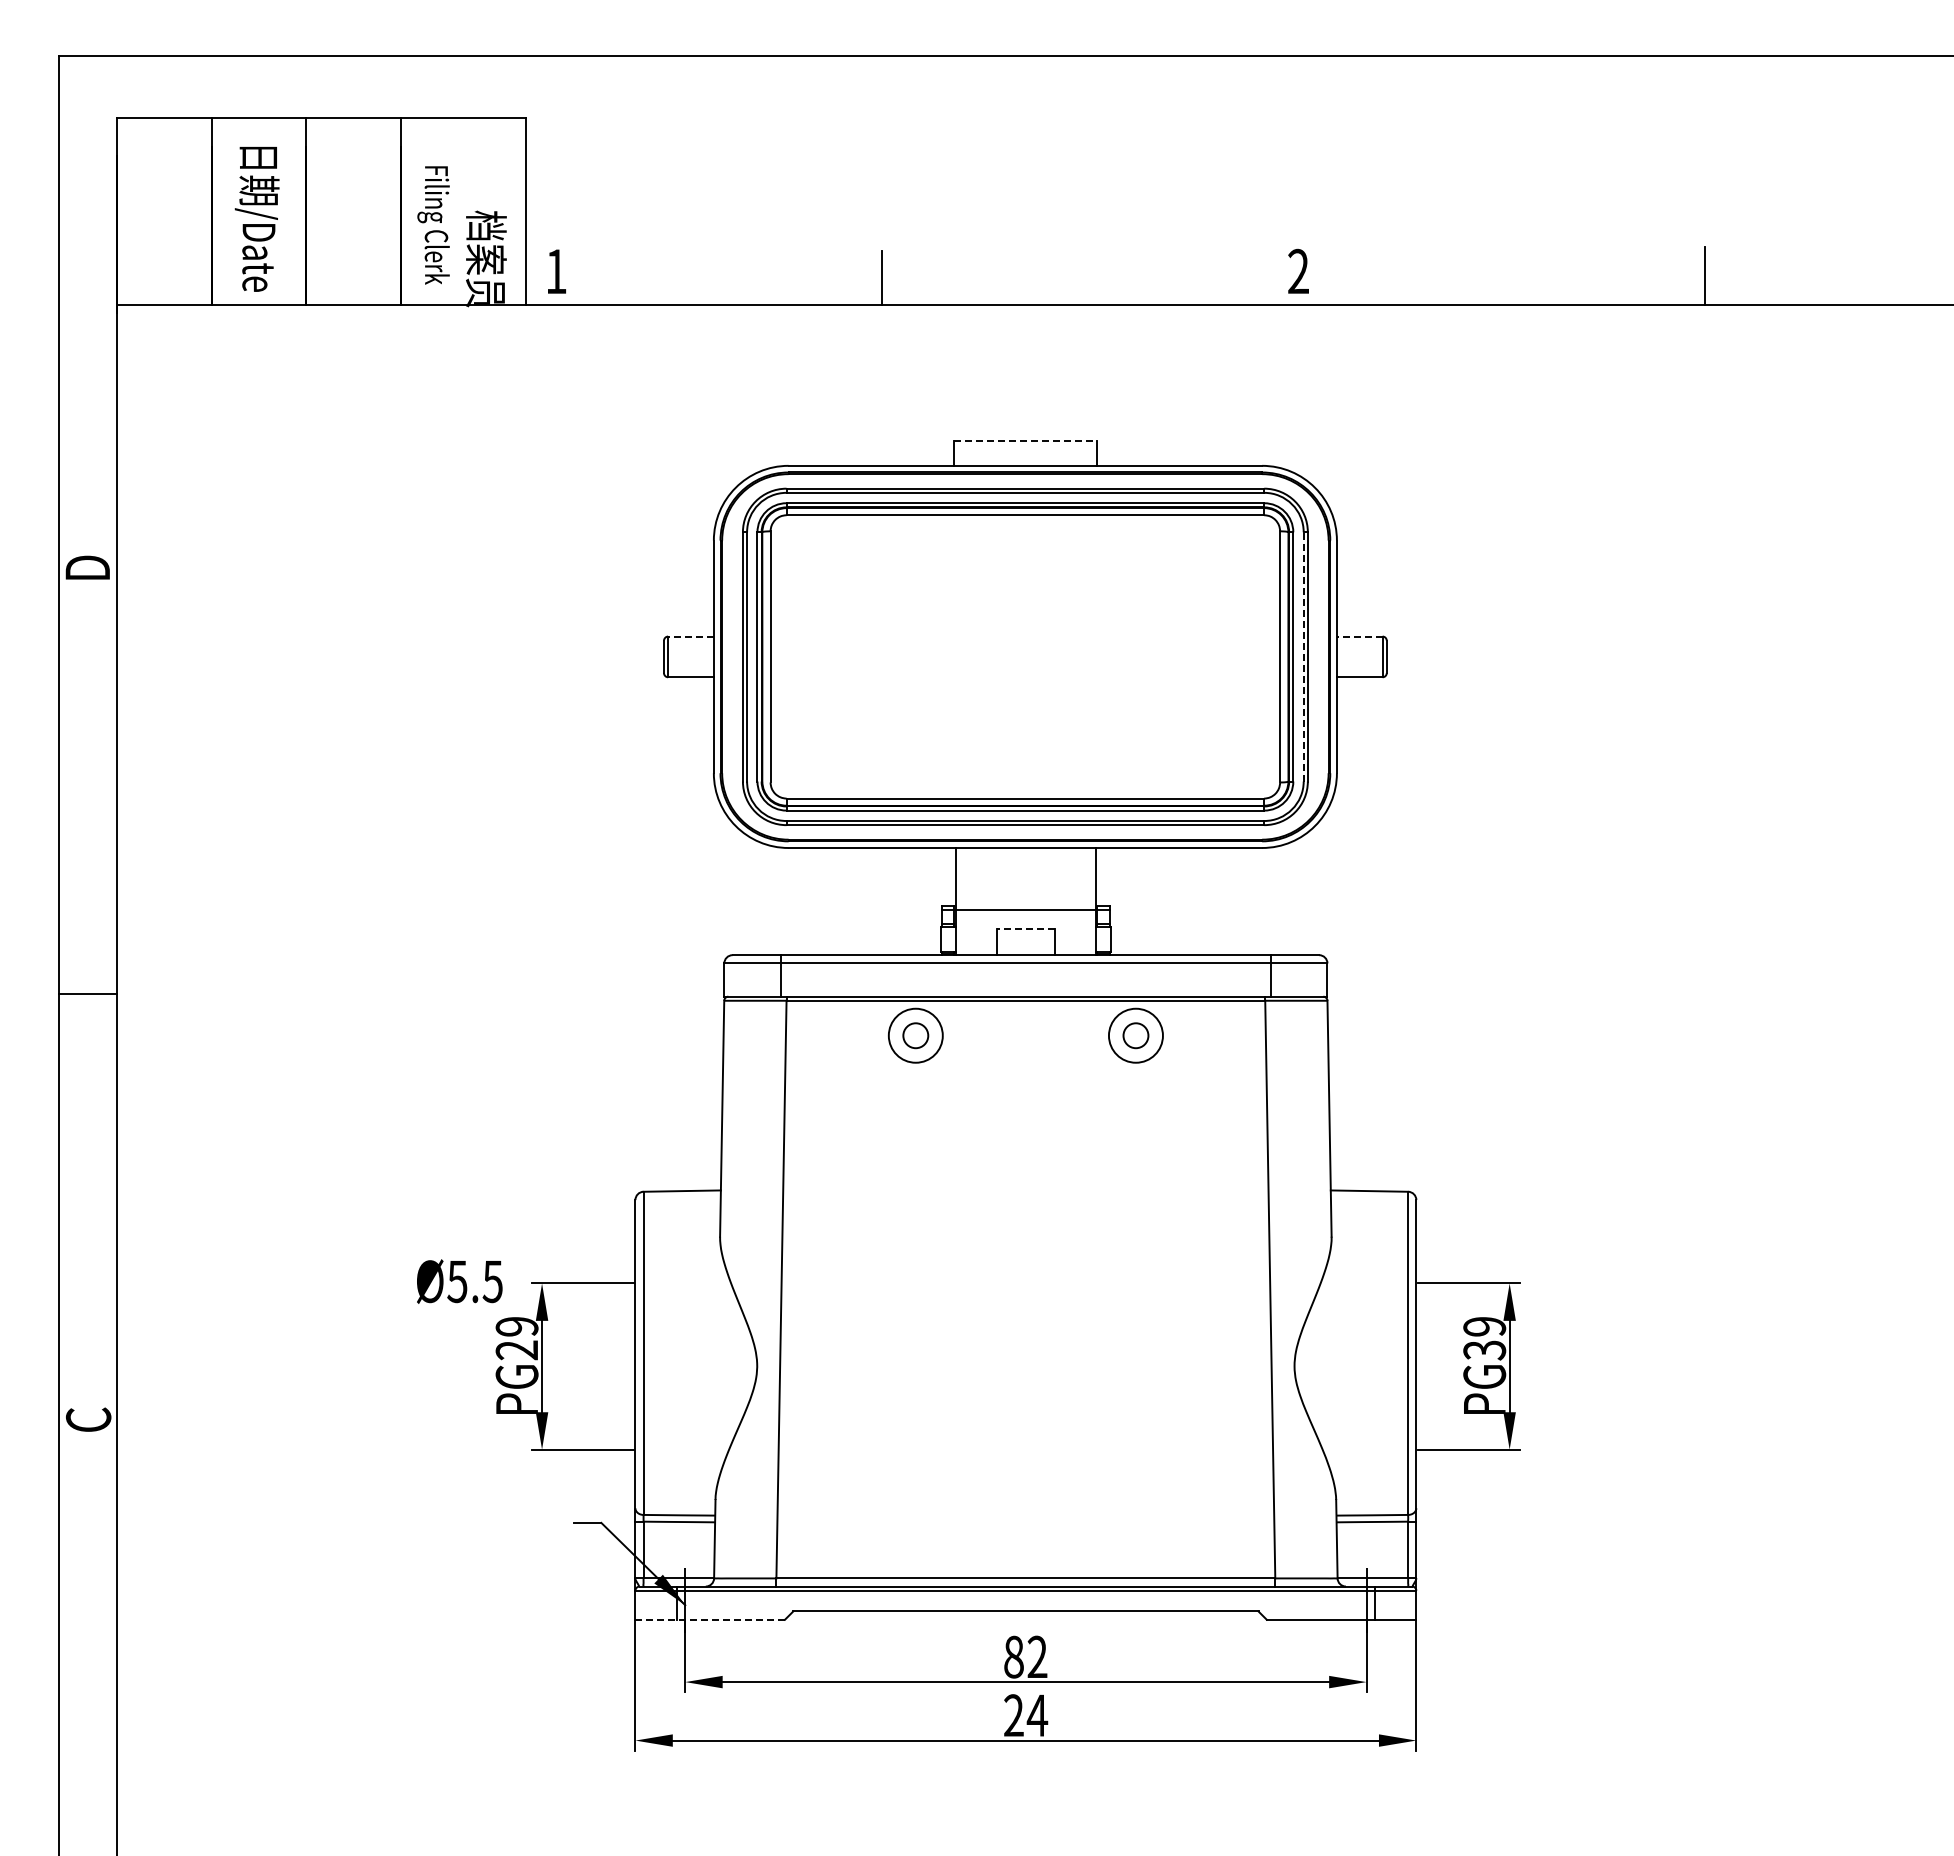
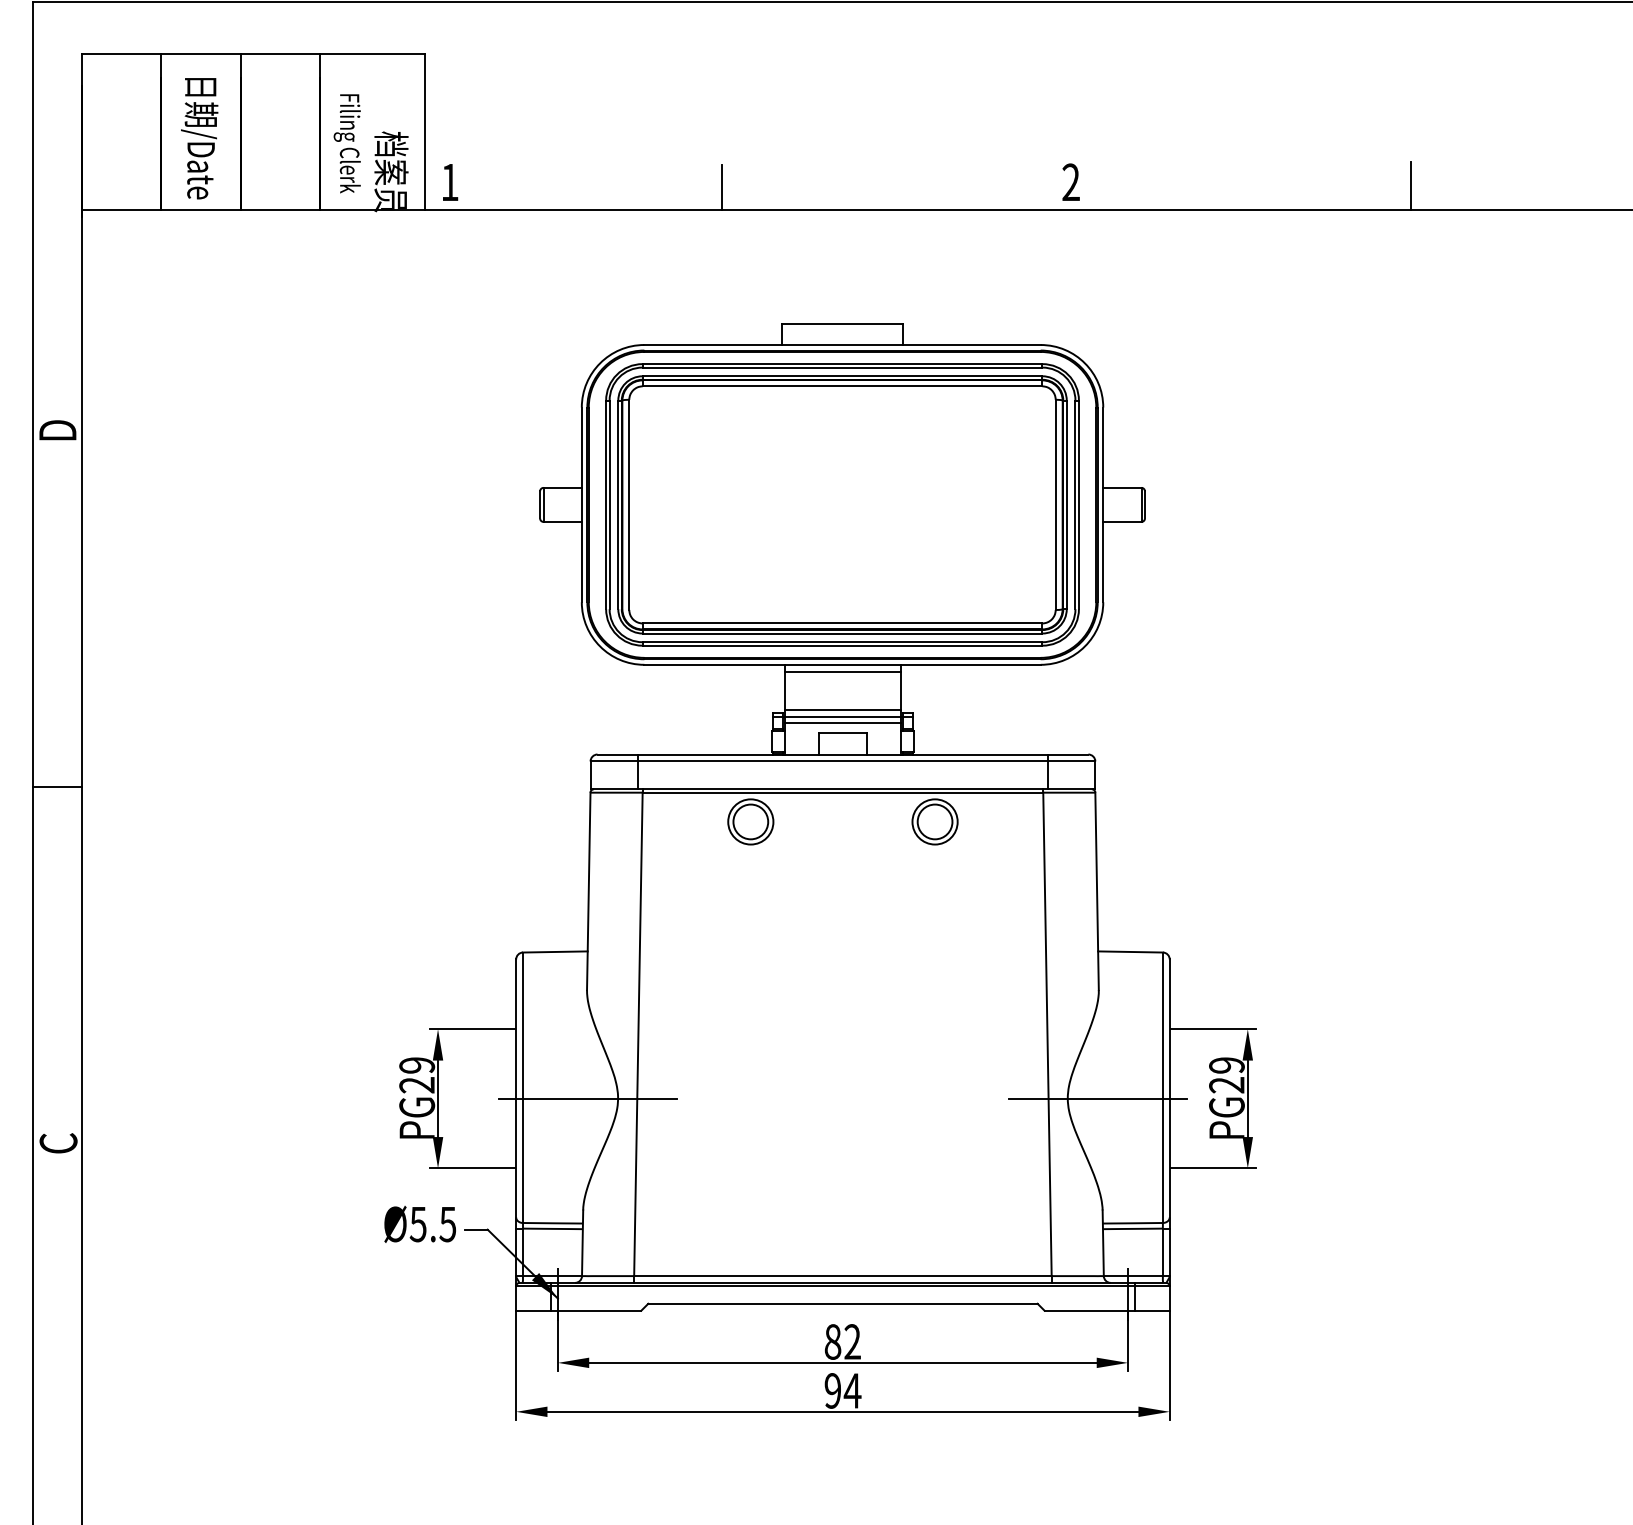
line: (1025, 440) -> (842, 323), dashed -> solid
line: (691, 636) -> (563, 487), dashed -> solid
line: (1359, 636) -> (1122, 487), dashed -> solid
line: (1303, 656) -> (1075, 504), dashed -> solid
line: (1025, 856) -> (842, 671), added
line: (1025, 902) -> (842, 710), added
line: (1025, 917) -> (842, 722), added
line: (1025, 929) -> (842, 733), dashed -> solid
circle: (915, 1035) -> (750, 821), size x1.67
circle: (1135, 1035) -> (934, 821), size x1.67
text: (459, 1281) -> (419, 1224), moved
text: (1484, 1350) -> (1226, 1085), PG39 -> PG29
line: (721, 1366) -> (588, 1098), added
line: (1330, 1366) -> (1097, 1098), added
line: (710, 1619) -> (579, 1310), dashed -> solid
text: (1013, 1716) -> (832, 1391), 24 -> 94

